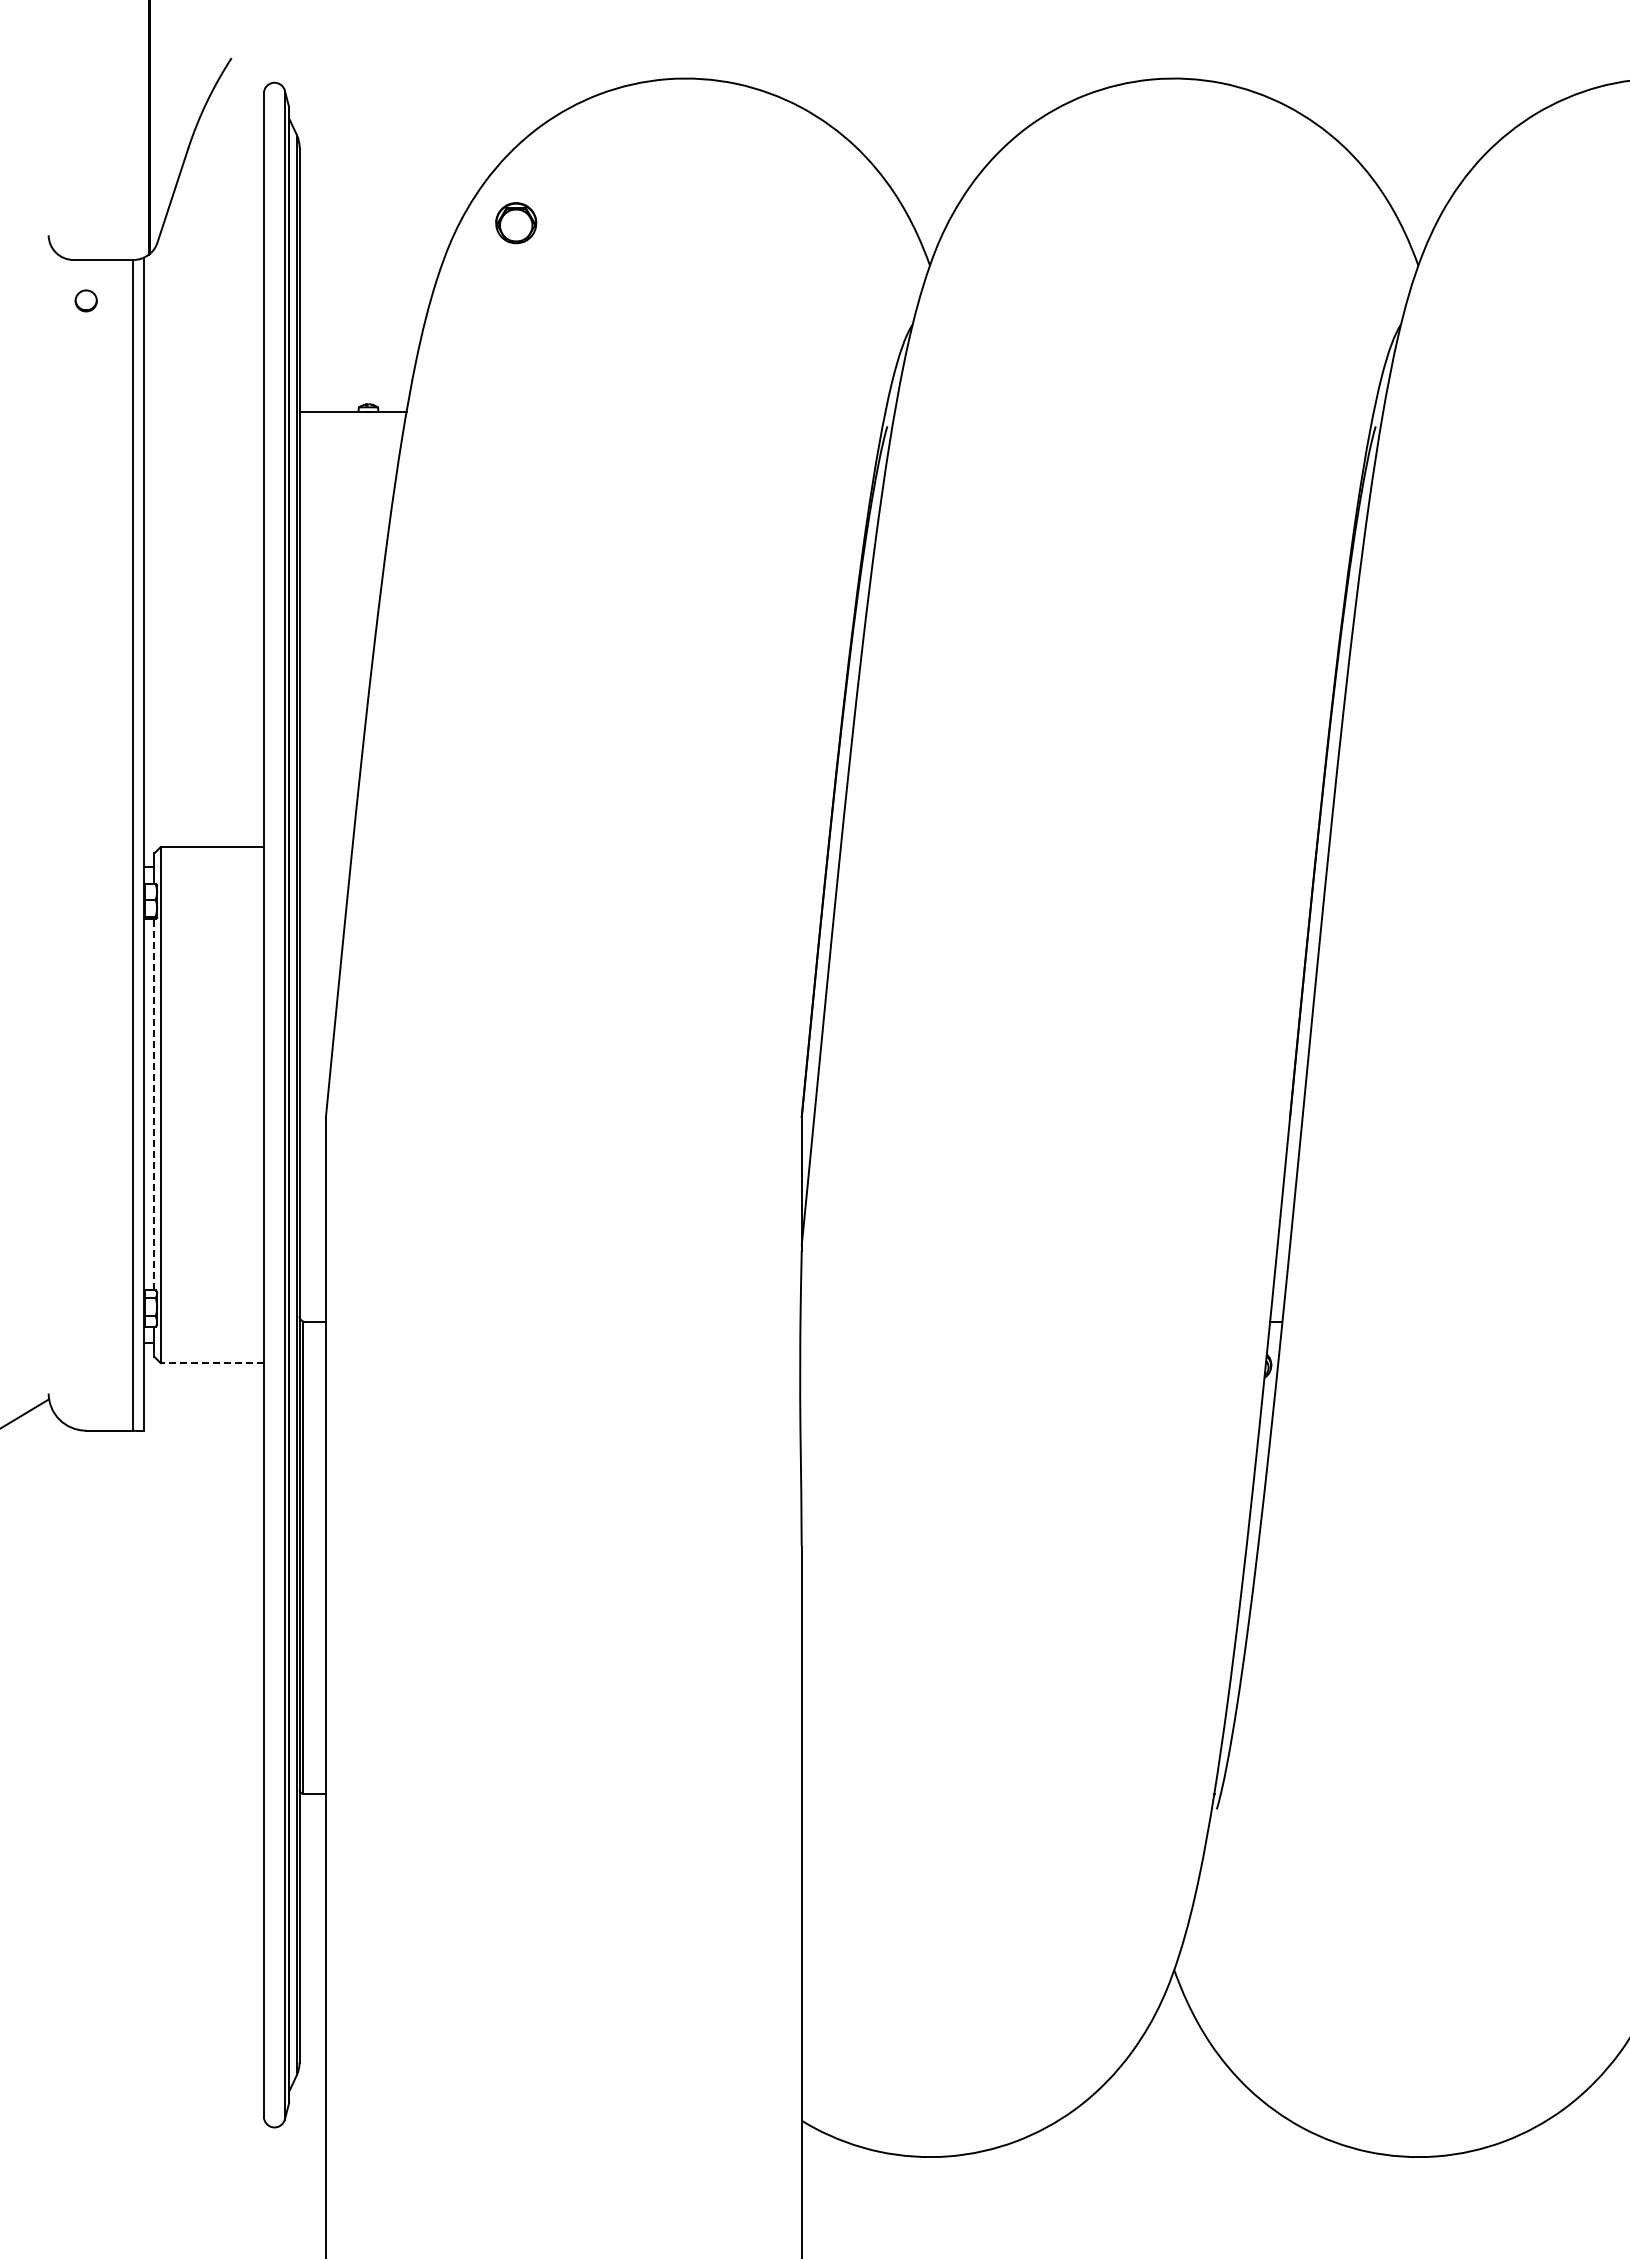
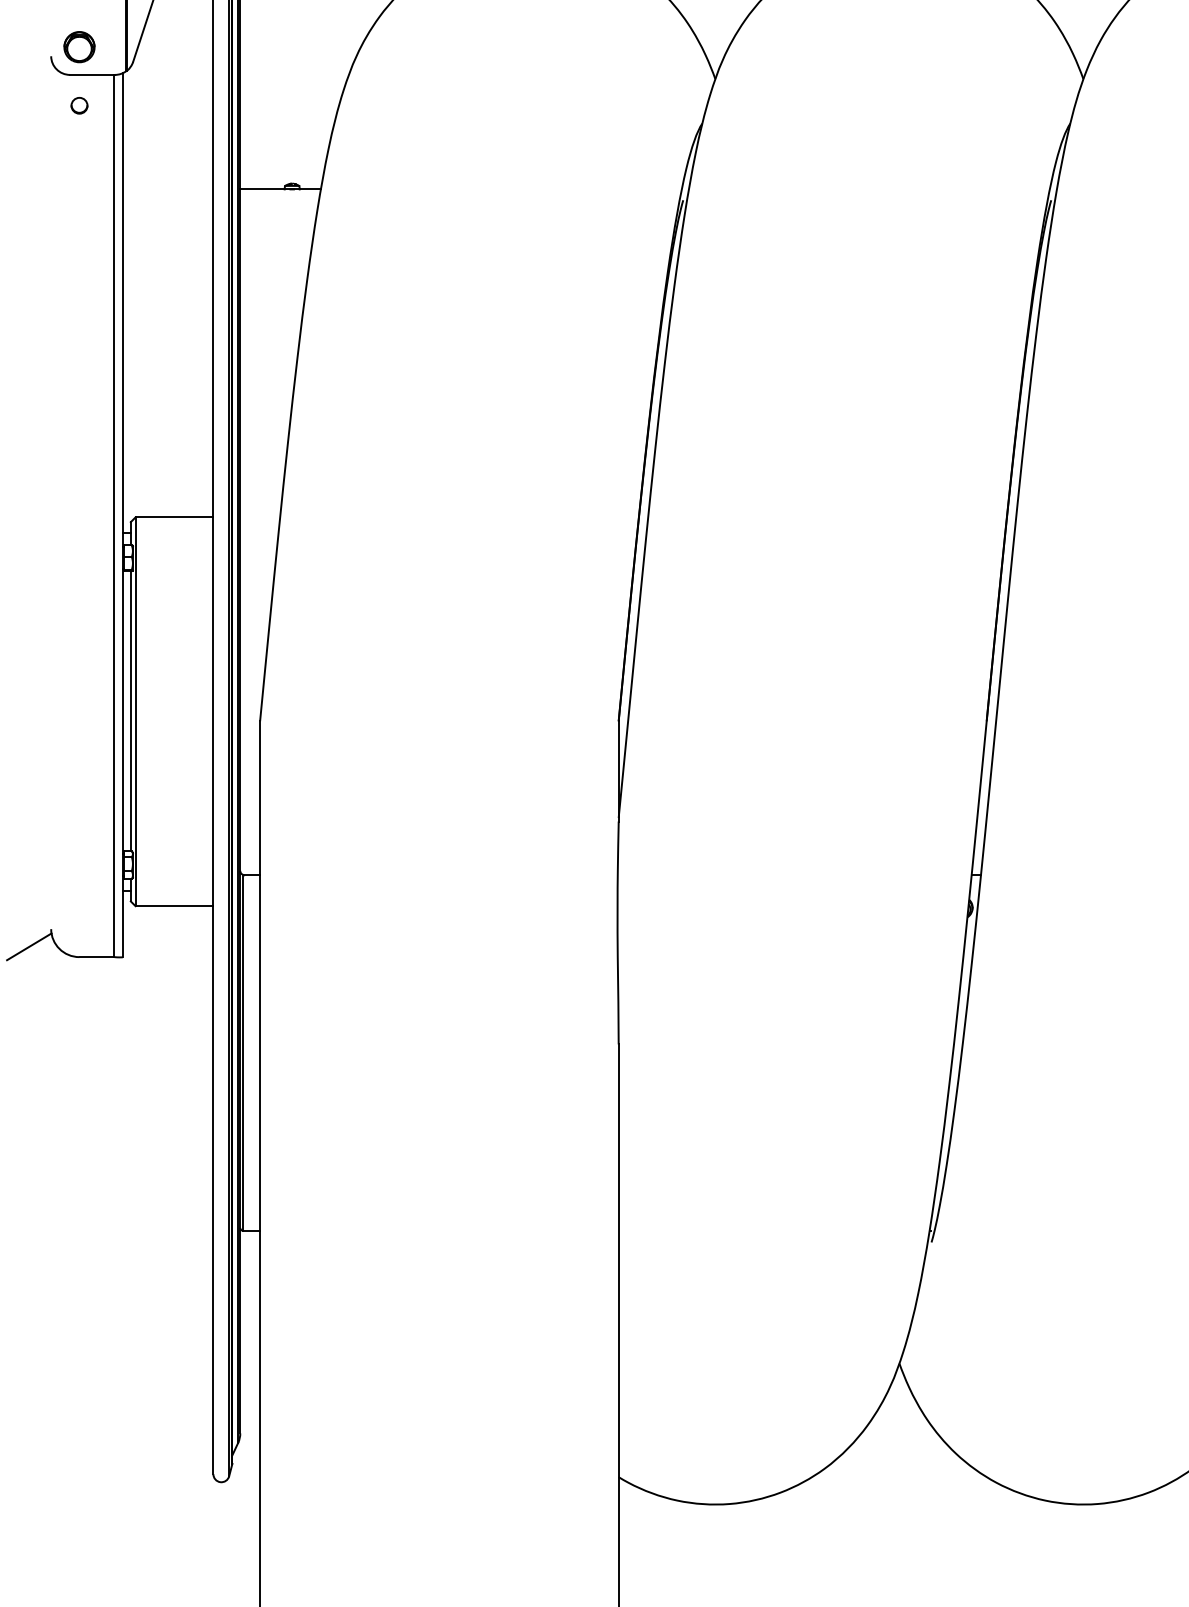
part: (516, 223) -> (79, 47), moved
line: (154, 1104) -> (130, 711), dashed -> solid
line: (212, 1363) -> (174, 906), dashed -> solid

